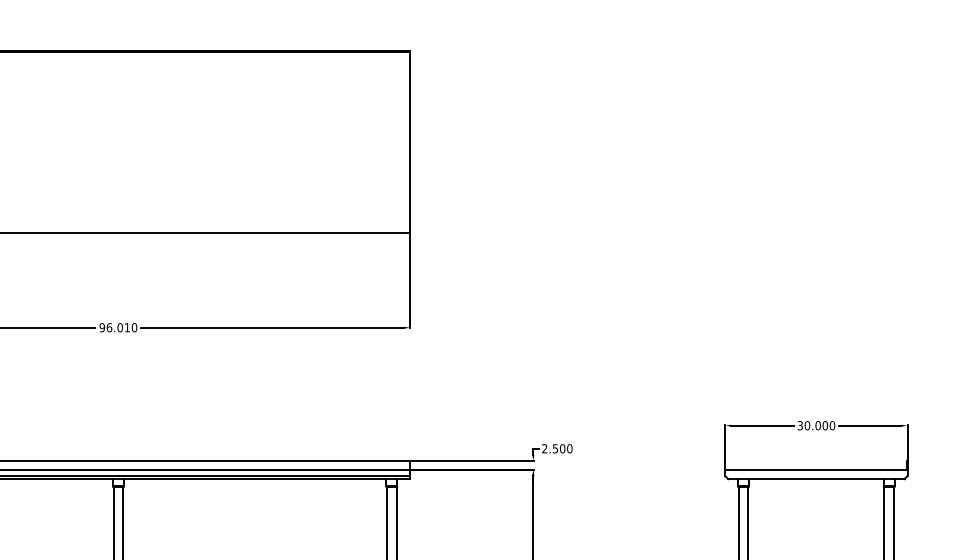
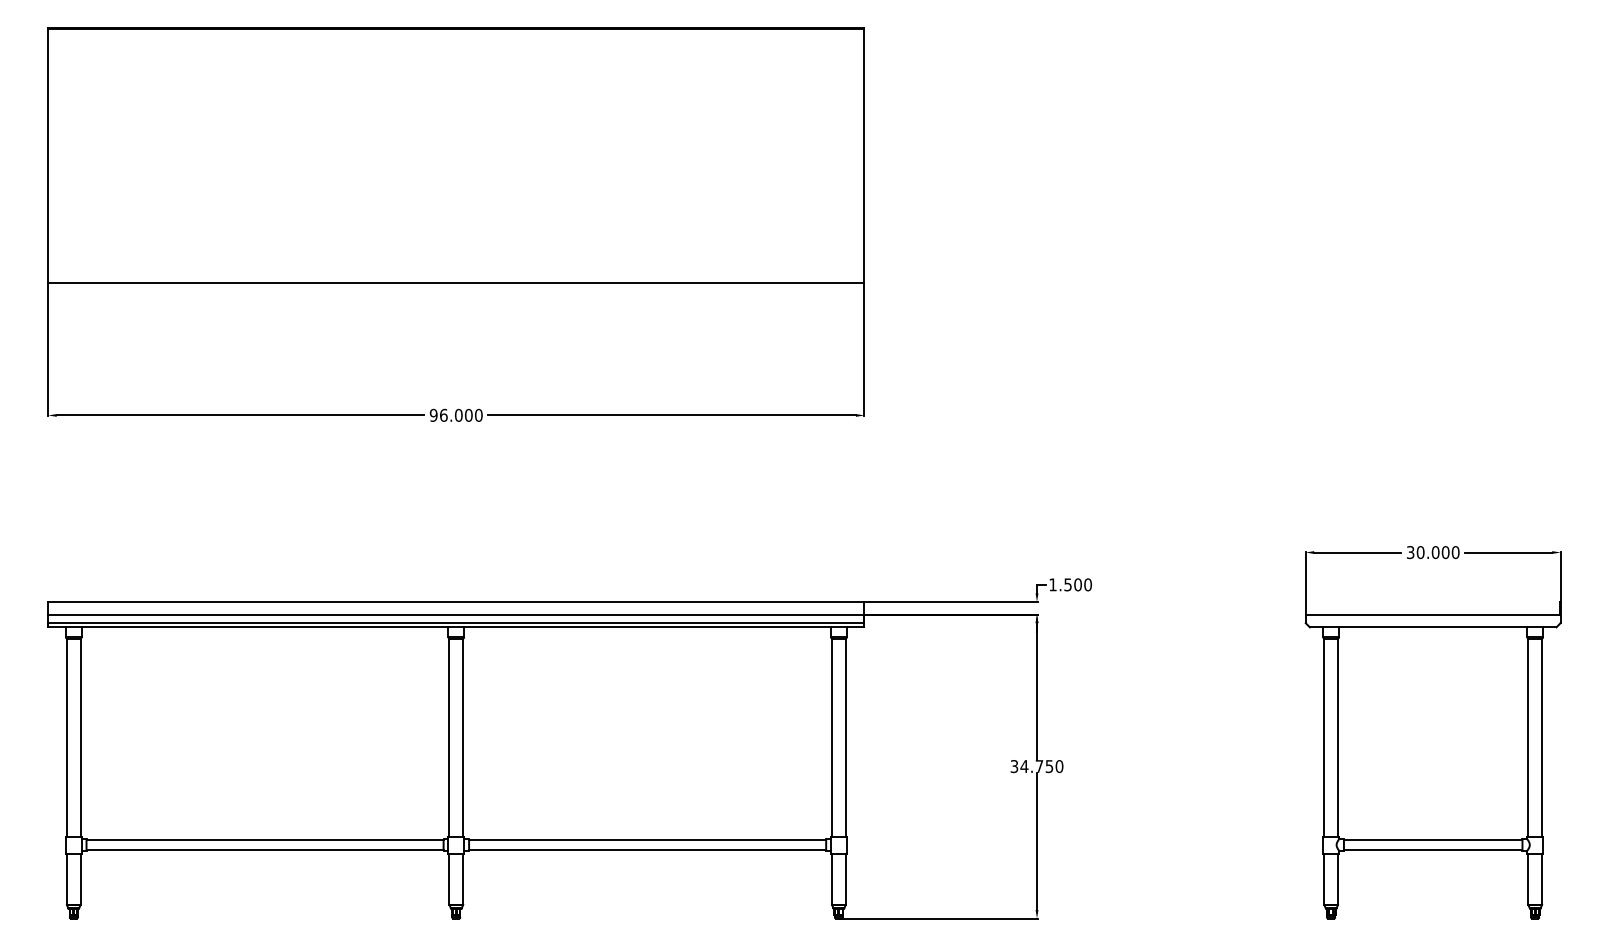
text: (127, 327) -> (468, 414), 96.010 -> 96.000
text: (544, 448) -> (1052, 584), 2.500 -> 1.500

